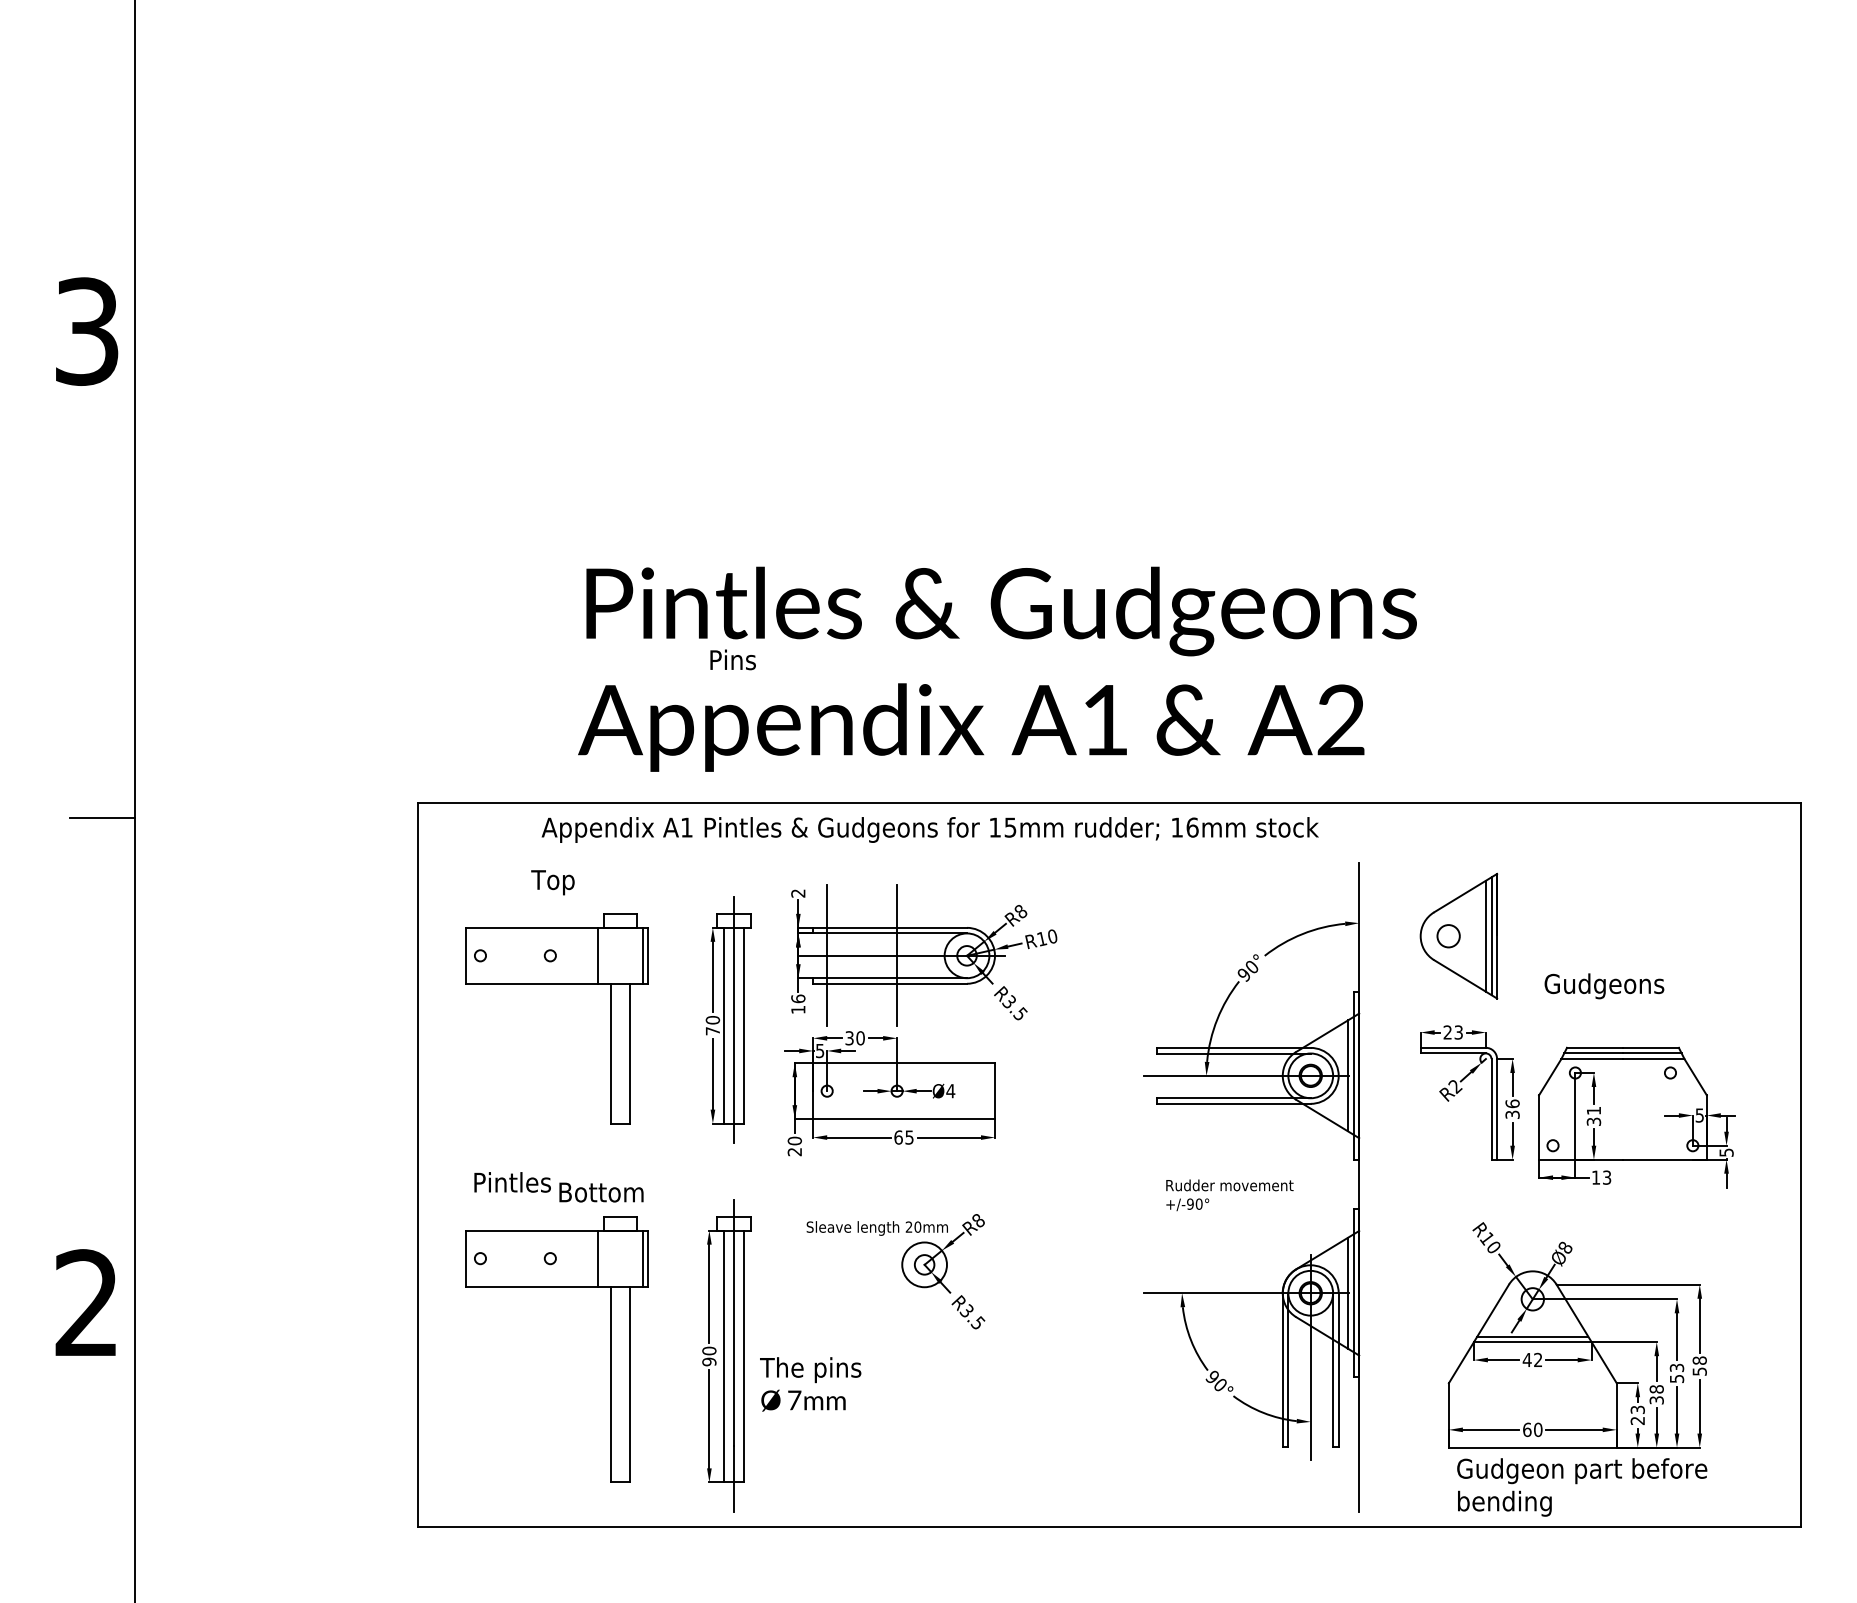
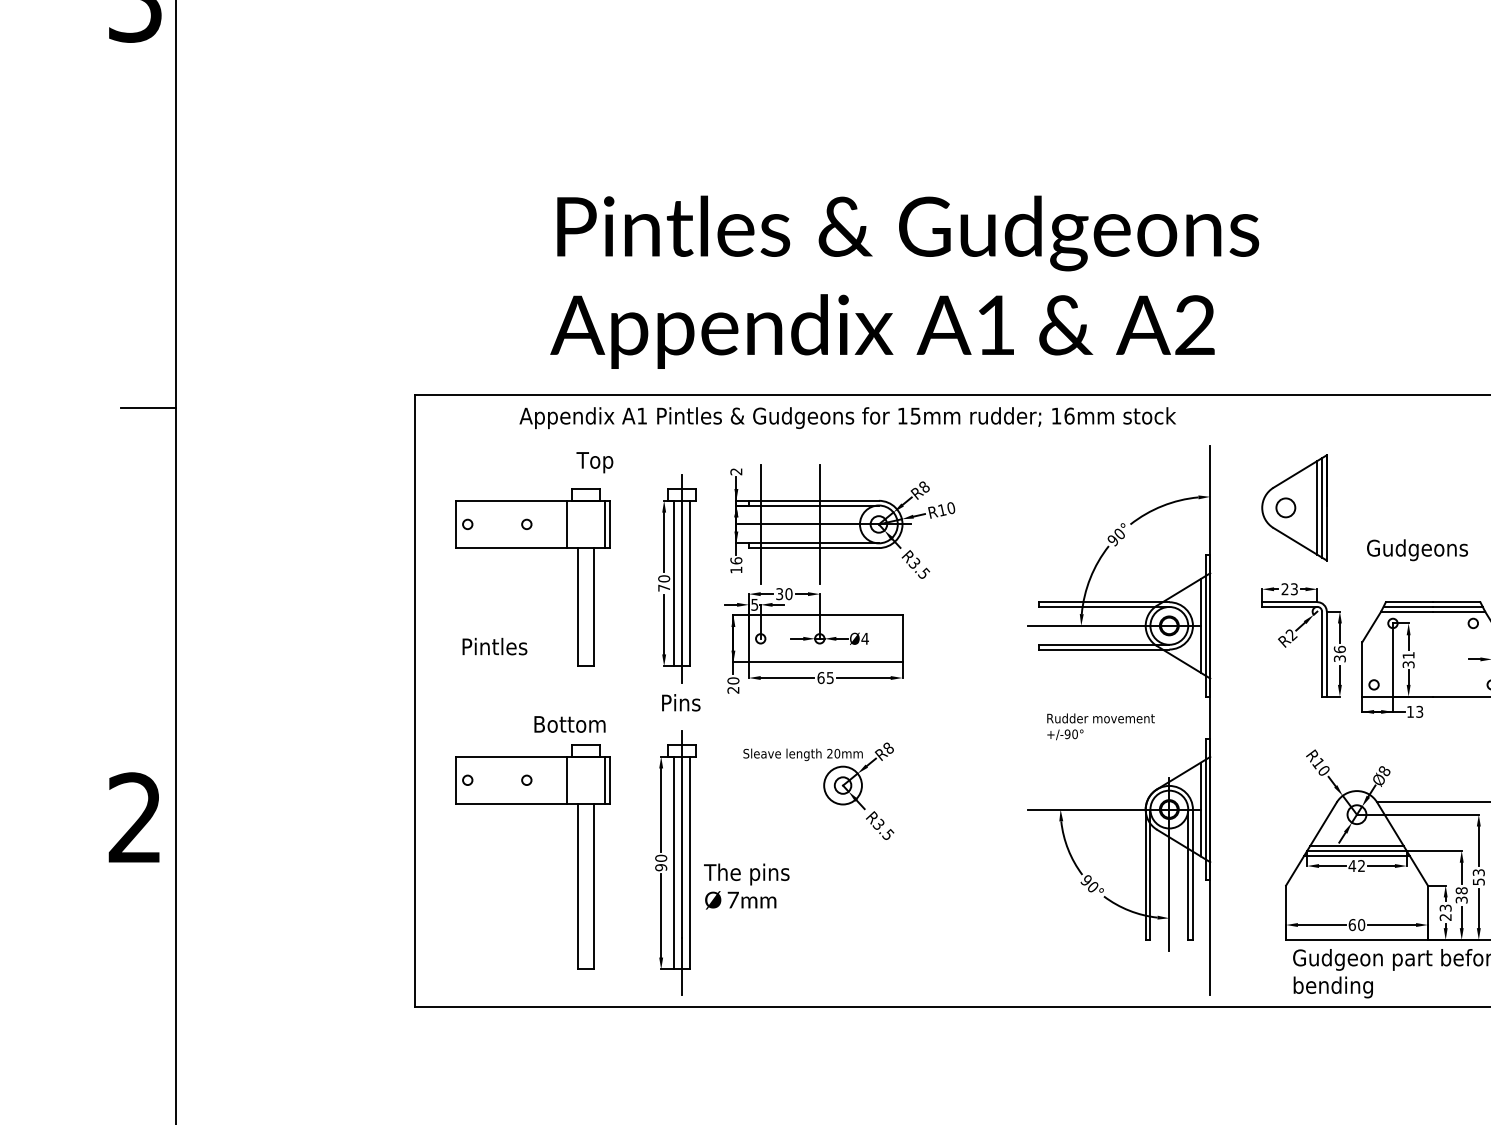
text: (732, 659) -> (680, 702), moved
text: (552, 882) -> (594, 462), moved
text: (512, 1182) -> (494, 646), moved
line: (1532, 1347) -> (1356, 855), added

